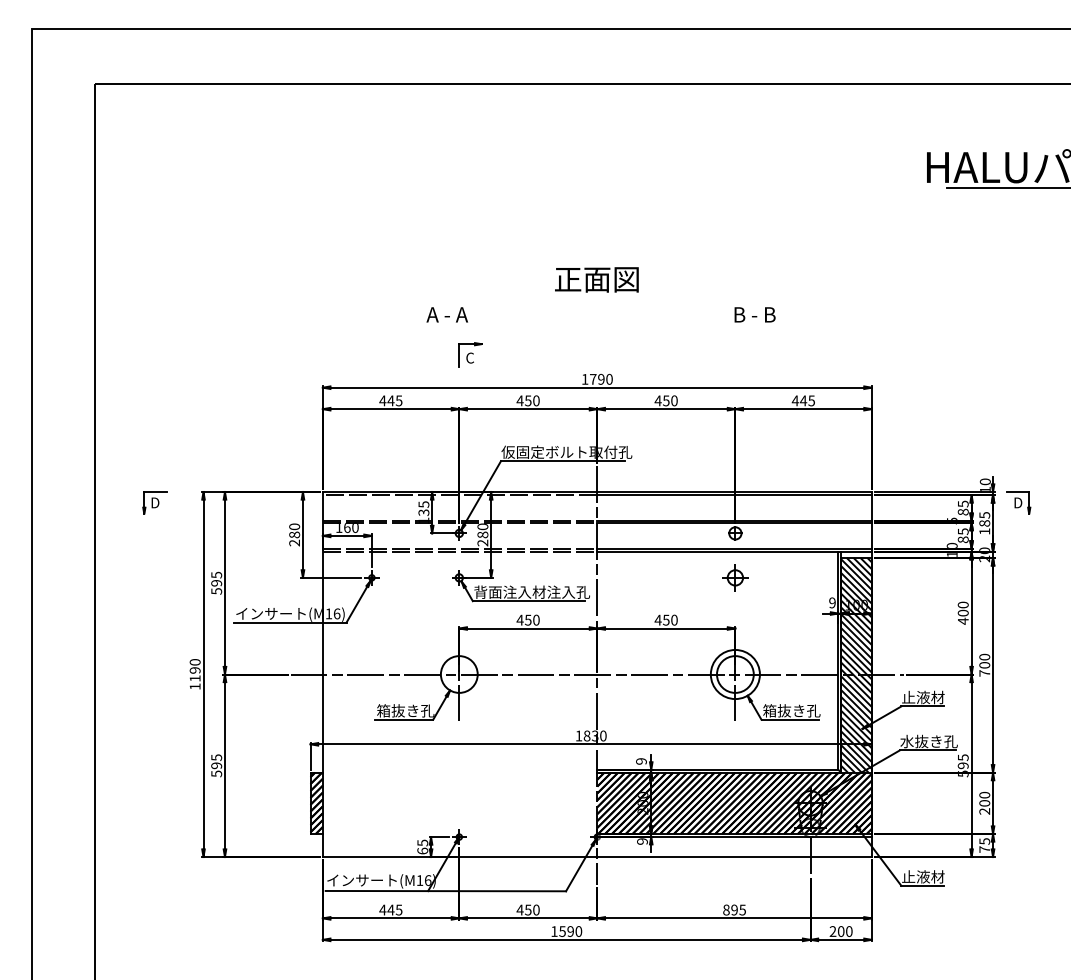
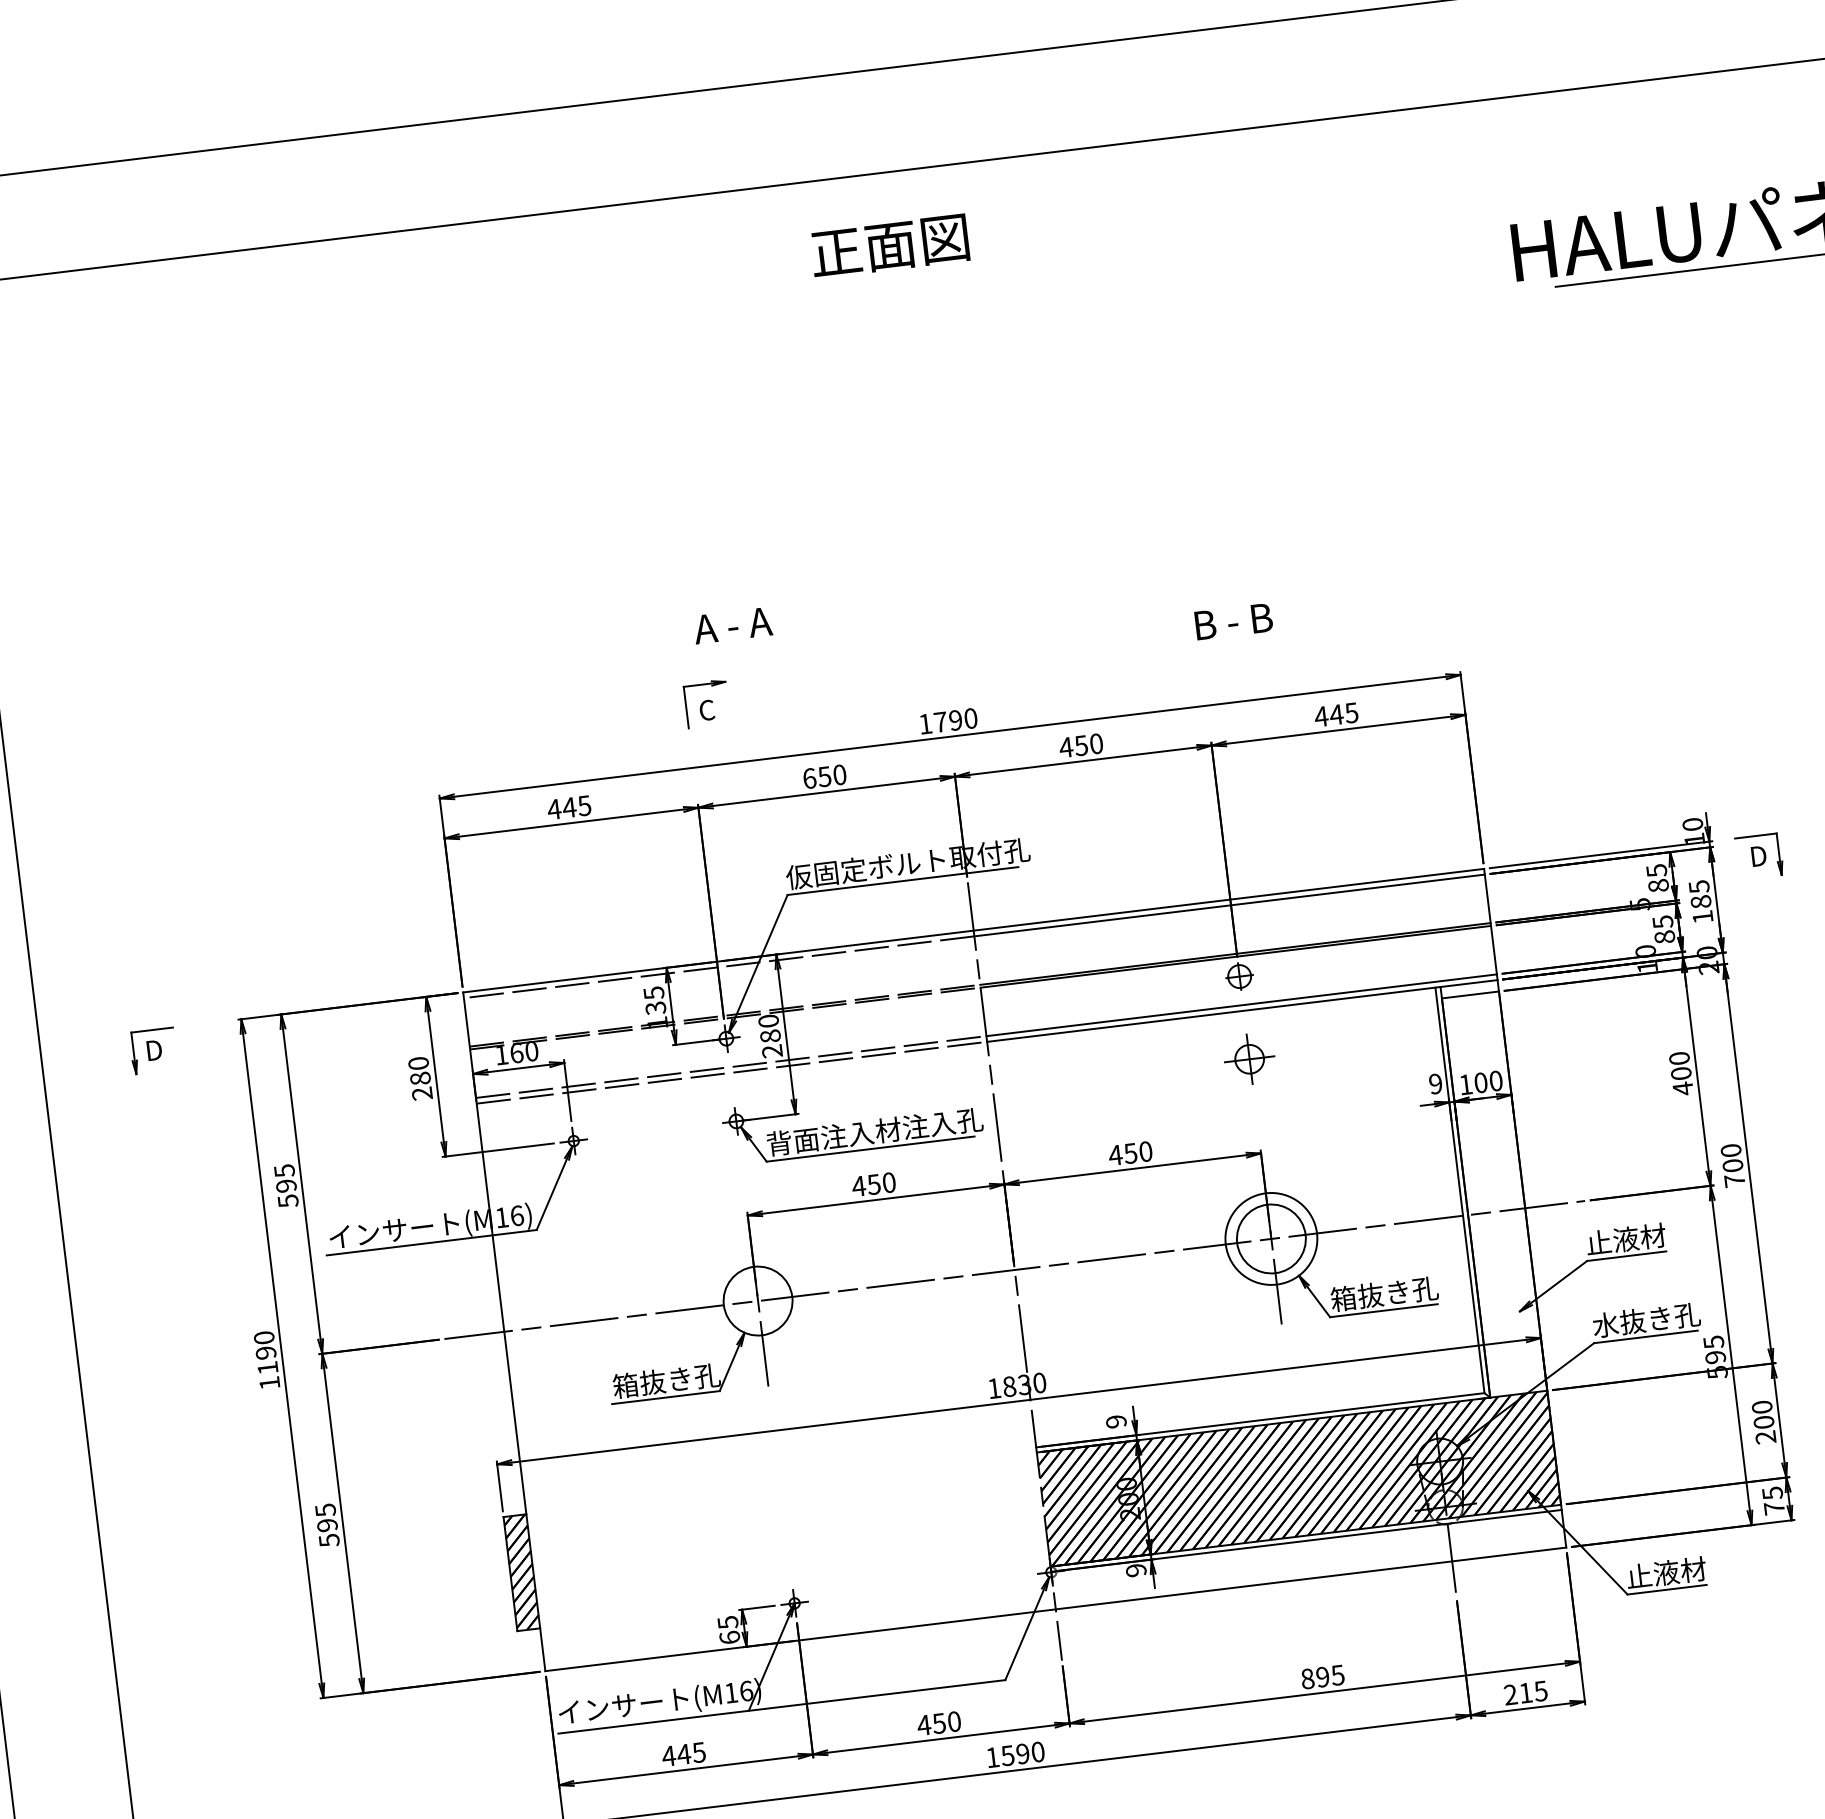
text: (596, 279) -> (889, 245), moved
text: (446, 314) -> (731, 625), moved
text: (754, 314) -> (1232, 621), moved
text: (519, 400) -> (808, 778), 450 -> 650
hatch: (856, 664) -> (1494, 1193), removed
text: (845, 931) -> (1533, 1692), 200 -> 215

